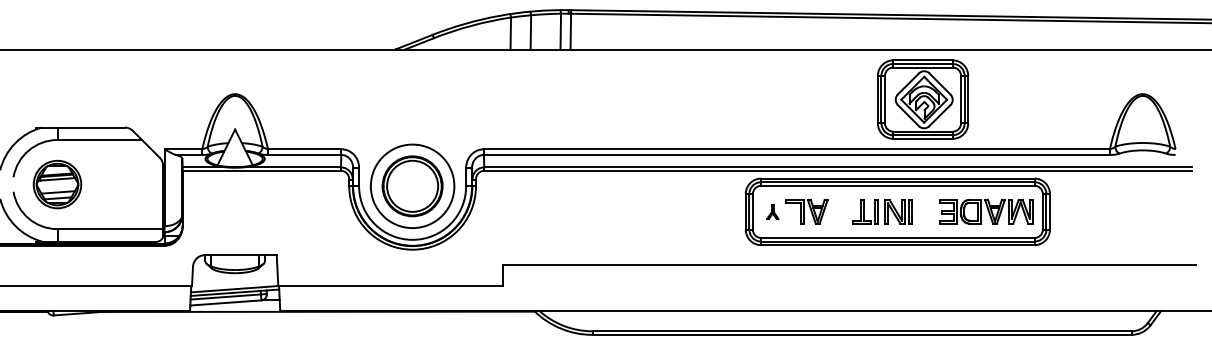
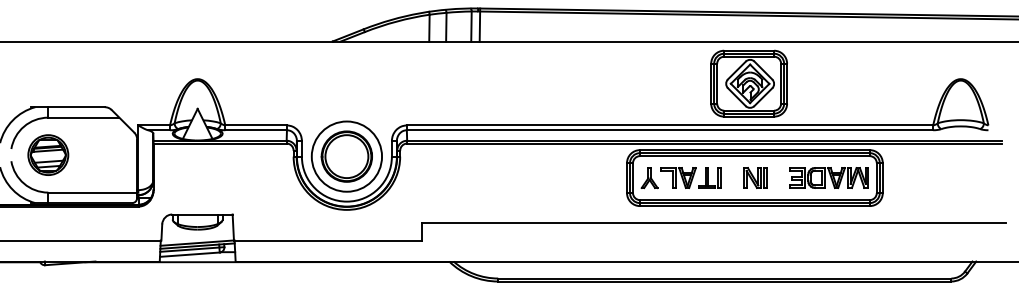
part: (923, 99) -> (749, 83), moved
part: (772, 211) -> (649, 177), size x1.67
part: (865, 211) -> (710, 177), moved

